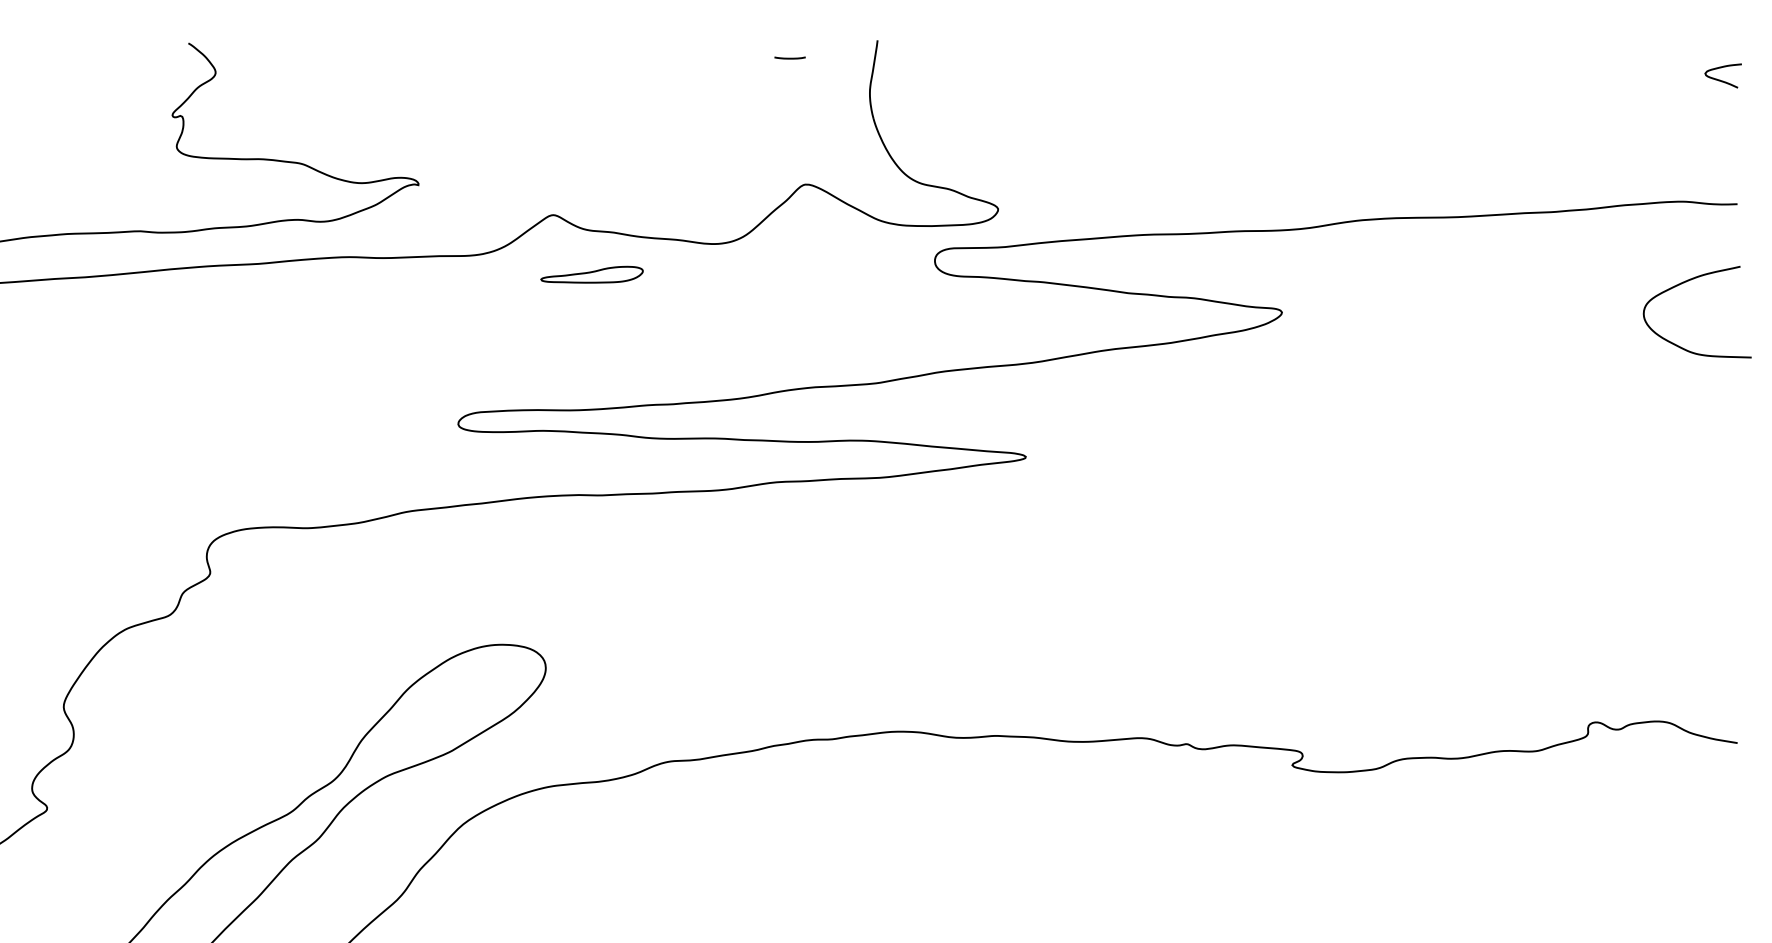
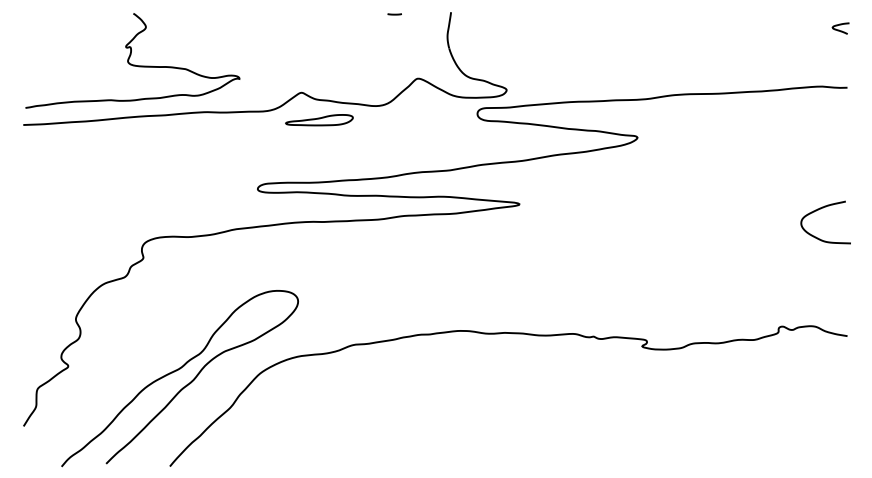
line: (789, 58) -> (394, 14), moved
part: (592, 275) -> (319, 120), size x1.43
curve: (1681, 286) -> (818, 210), moved

